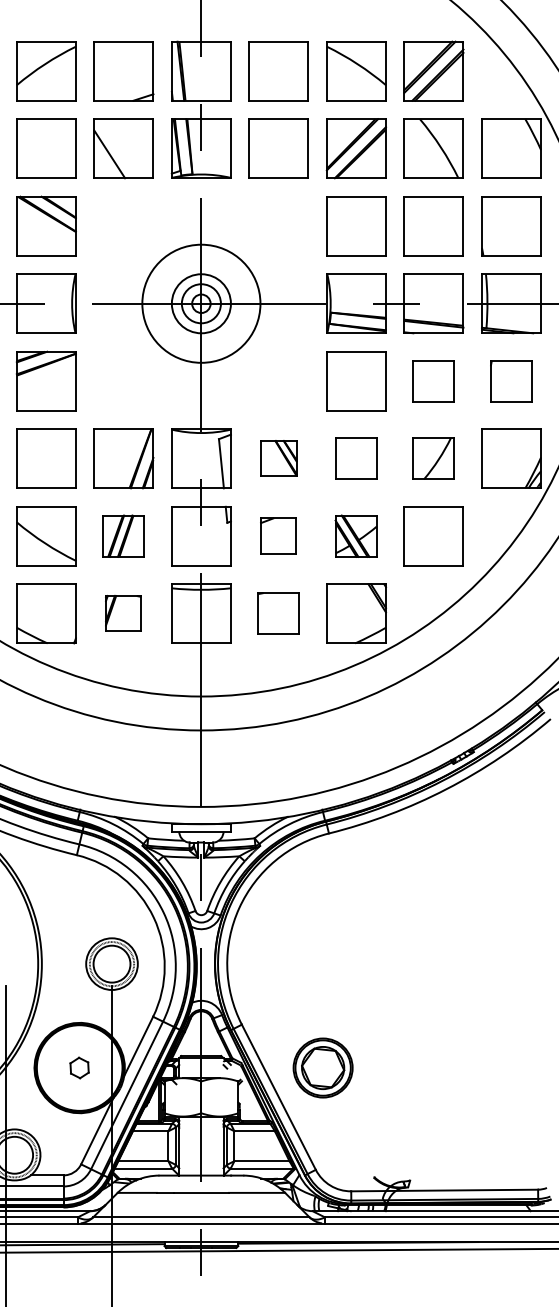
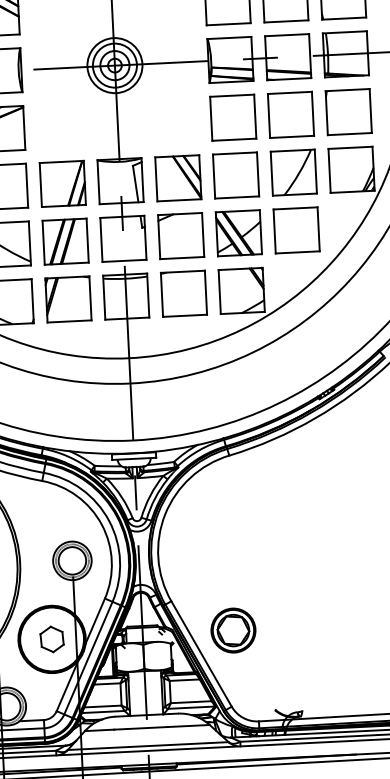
circle: (201, 303) -> (115, 65), size x0.62
part: (433, 381) -> (290, 115), size x1.43
part: (511, 381) -> (348, 112), size x1.43
part: (278, 458) -> (178, 178), size x1.67
part: (356, 458) -> (236, 175), size x1.43
part: (433, 458) -> (293, 172), size x1.43
part: (123, 535) -> (65, 241), size x1.43
part: (278, 535) -> (180, 235), size x1.67
part: (355, 535) -> (238, 232), size x1.43
part: (123, 613) -> (68, 299), size x1.67
part: (278, 613) -> (183, 293), size x1.43
part: (79, 1067) -> (51, 639), size x1.67

